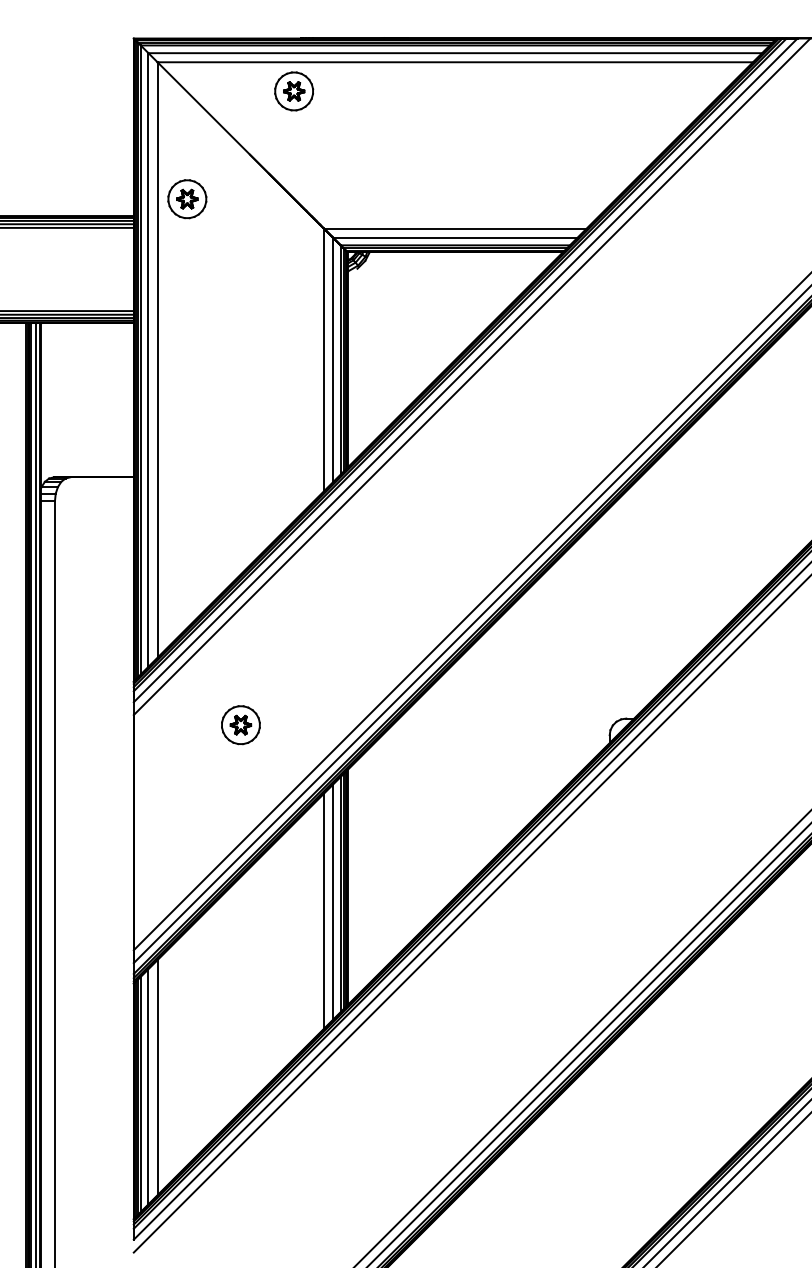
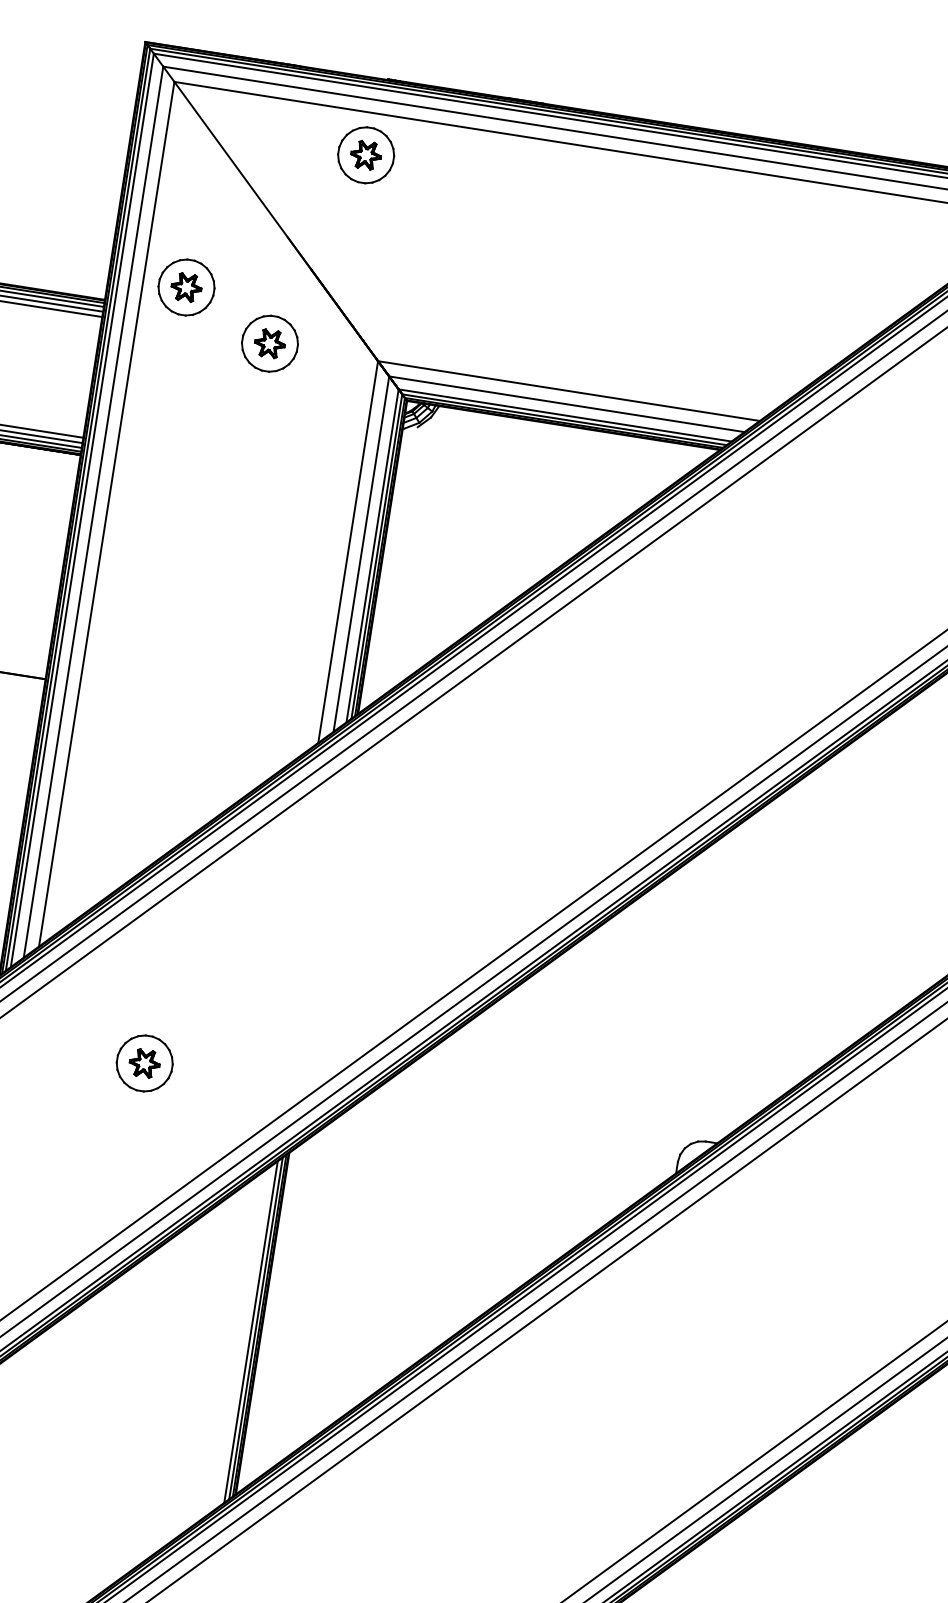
part: (249, 228) -> (270, 344), added
line: (332, 901) -> (237, 1340), removed
line: (323, 910) -> (222, 1351), removed

